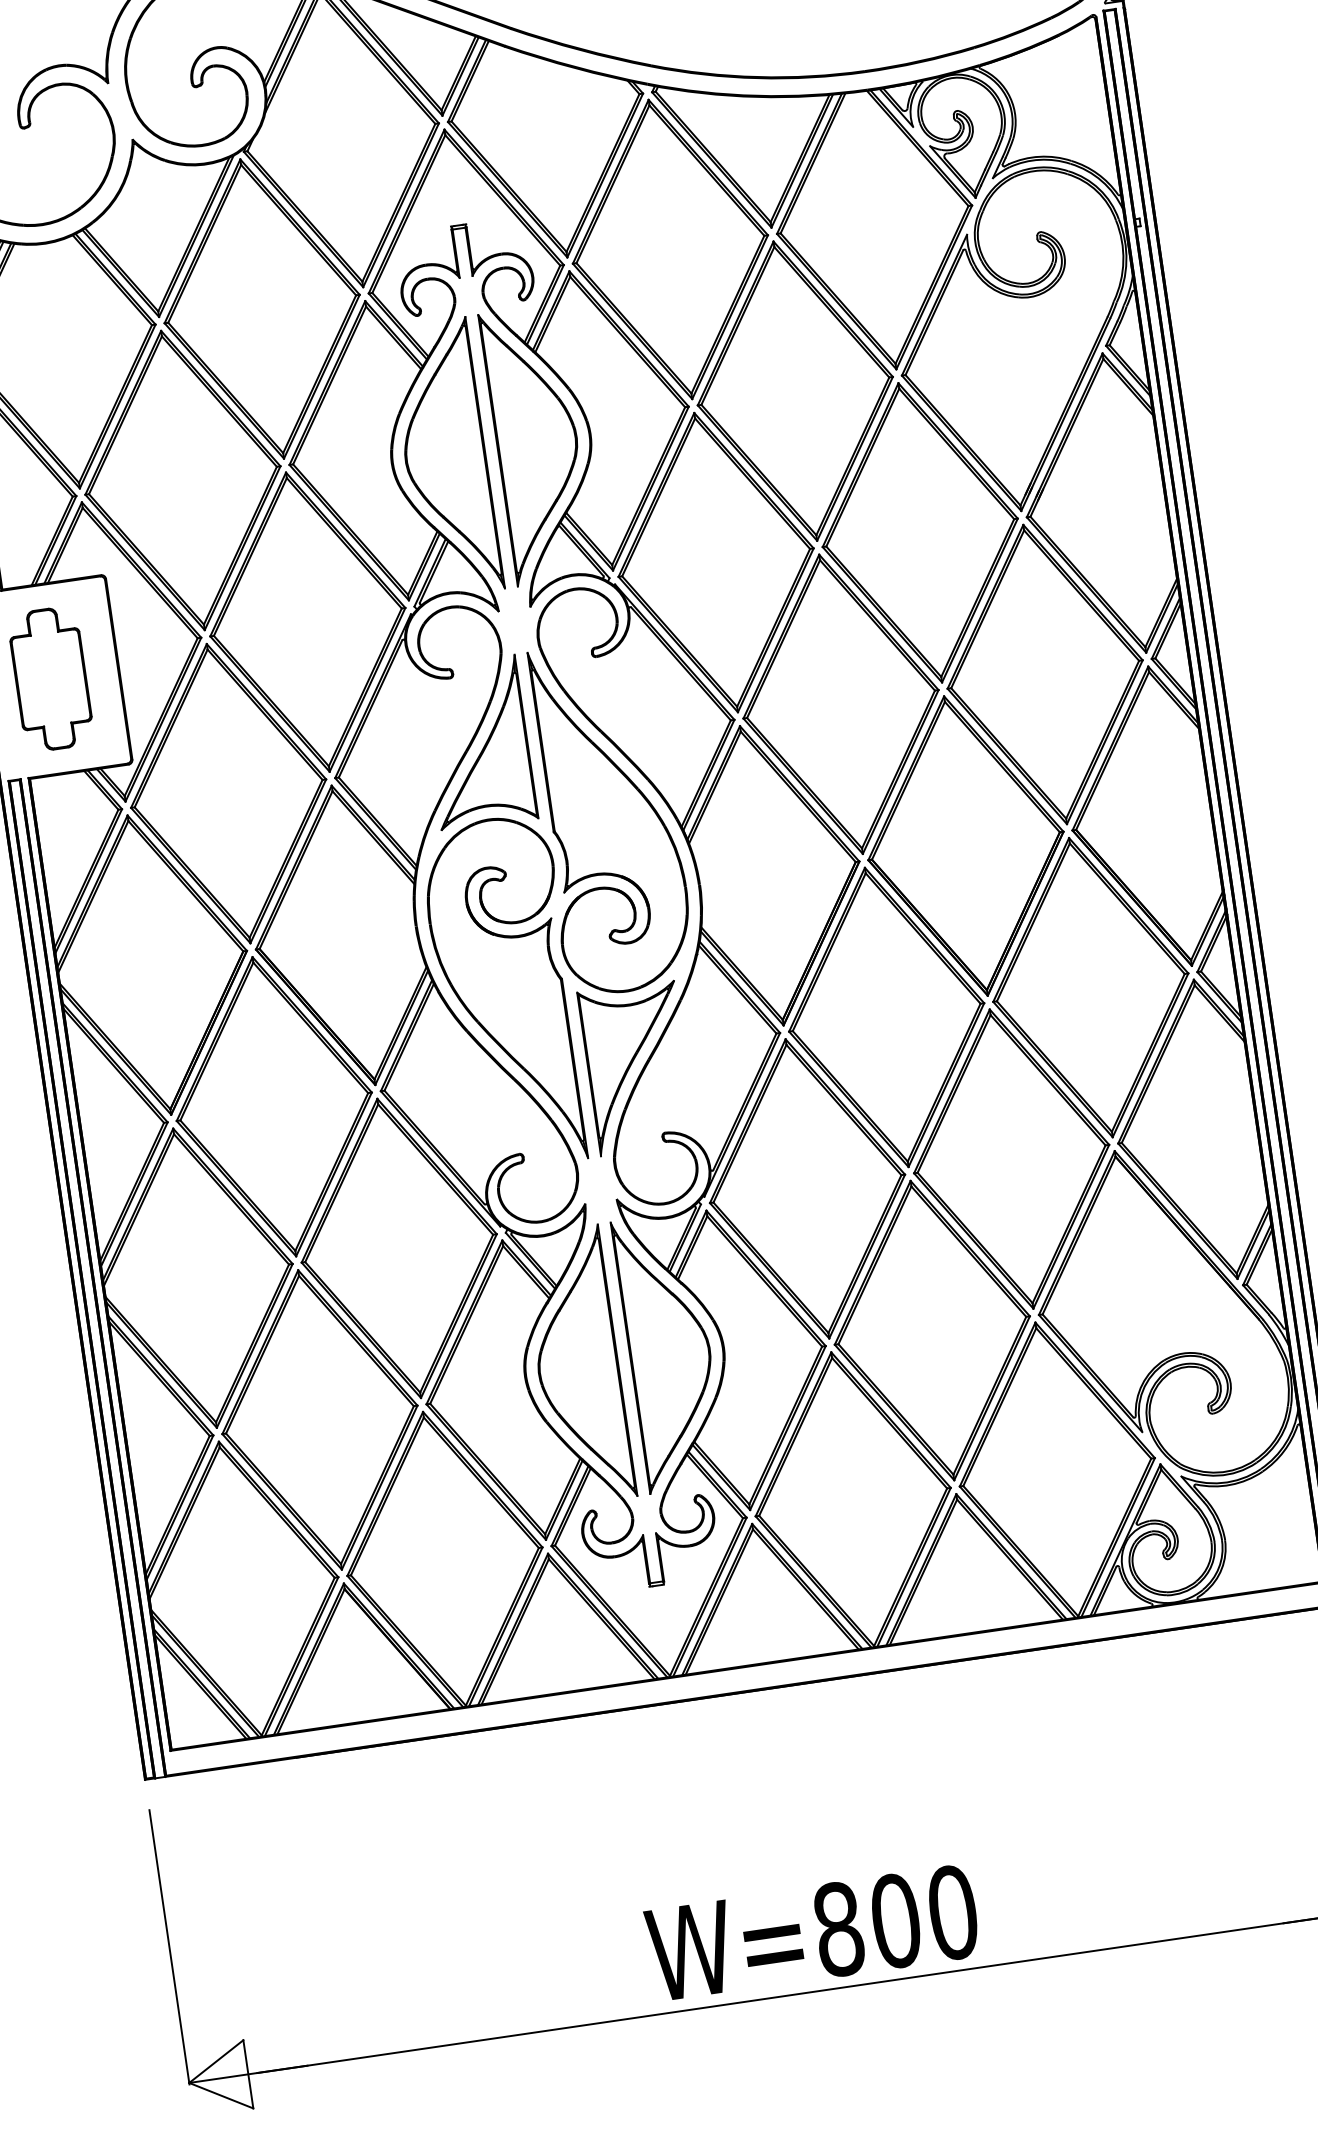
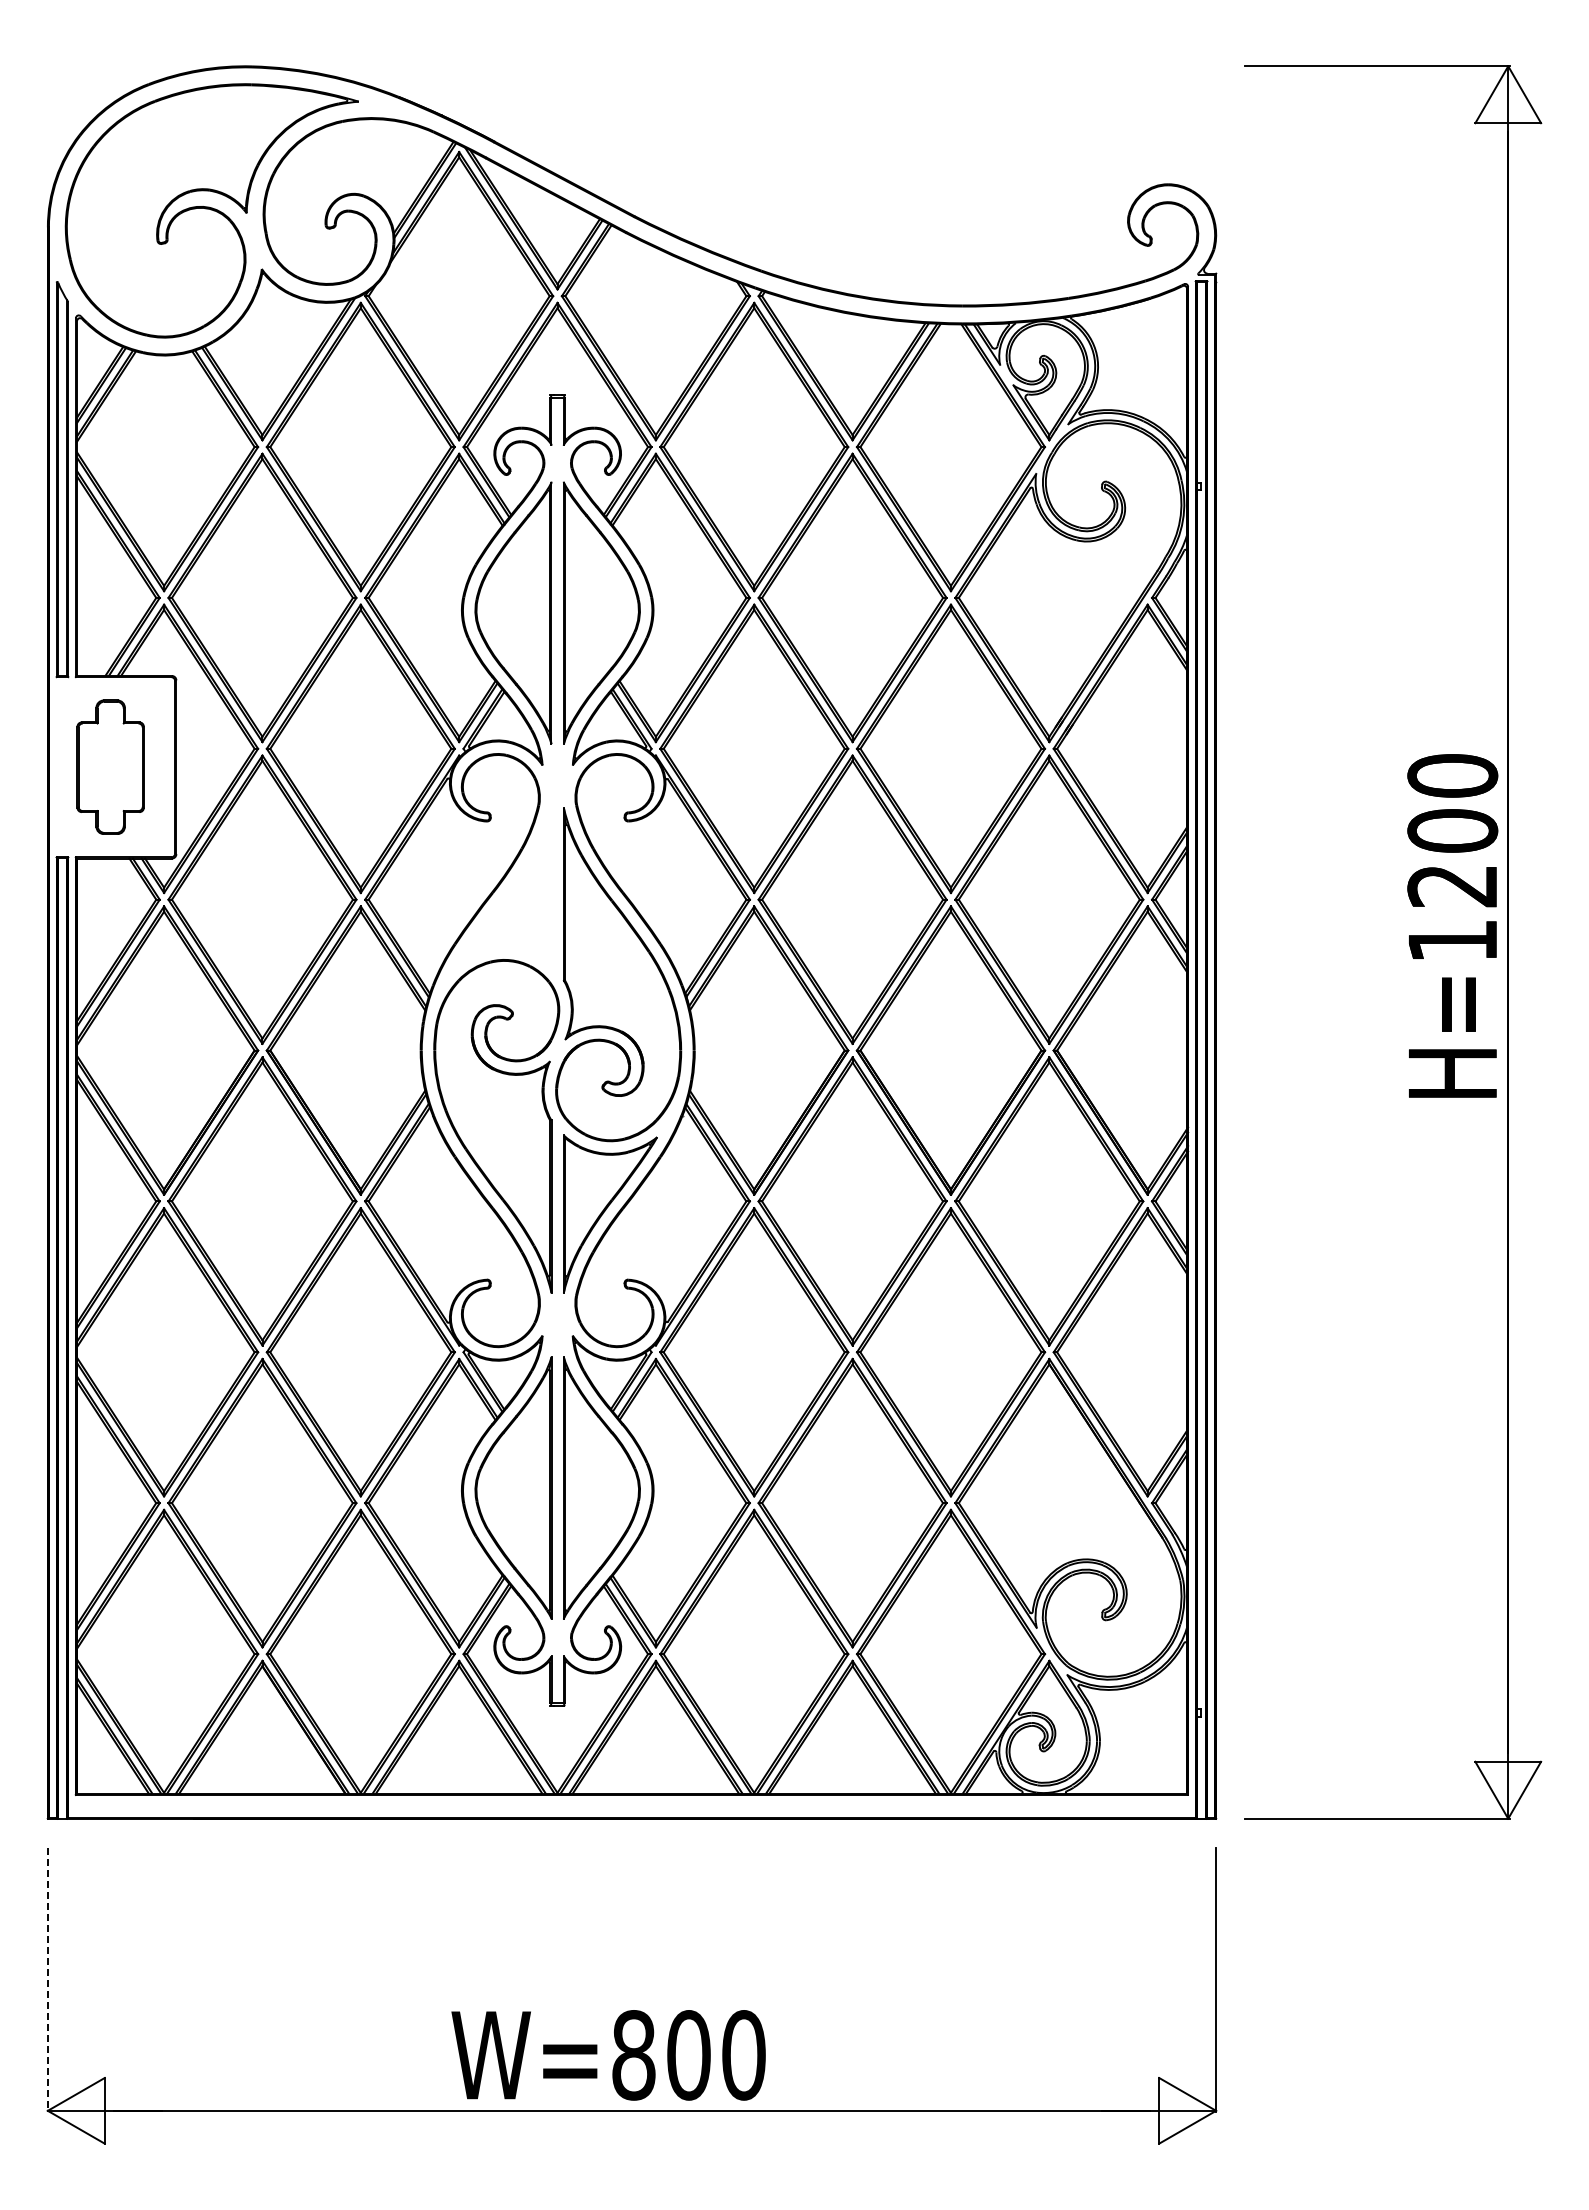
part: (484, 744) -> (510, 888), removed
text: (812, 1933) -> (608, 2055), moved
line: (169, 1947) -> (47, 1980), solid -> dashed

